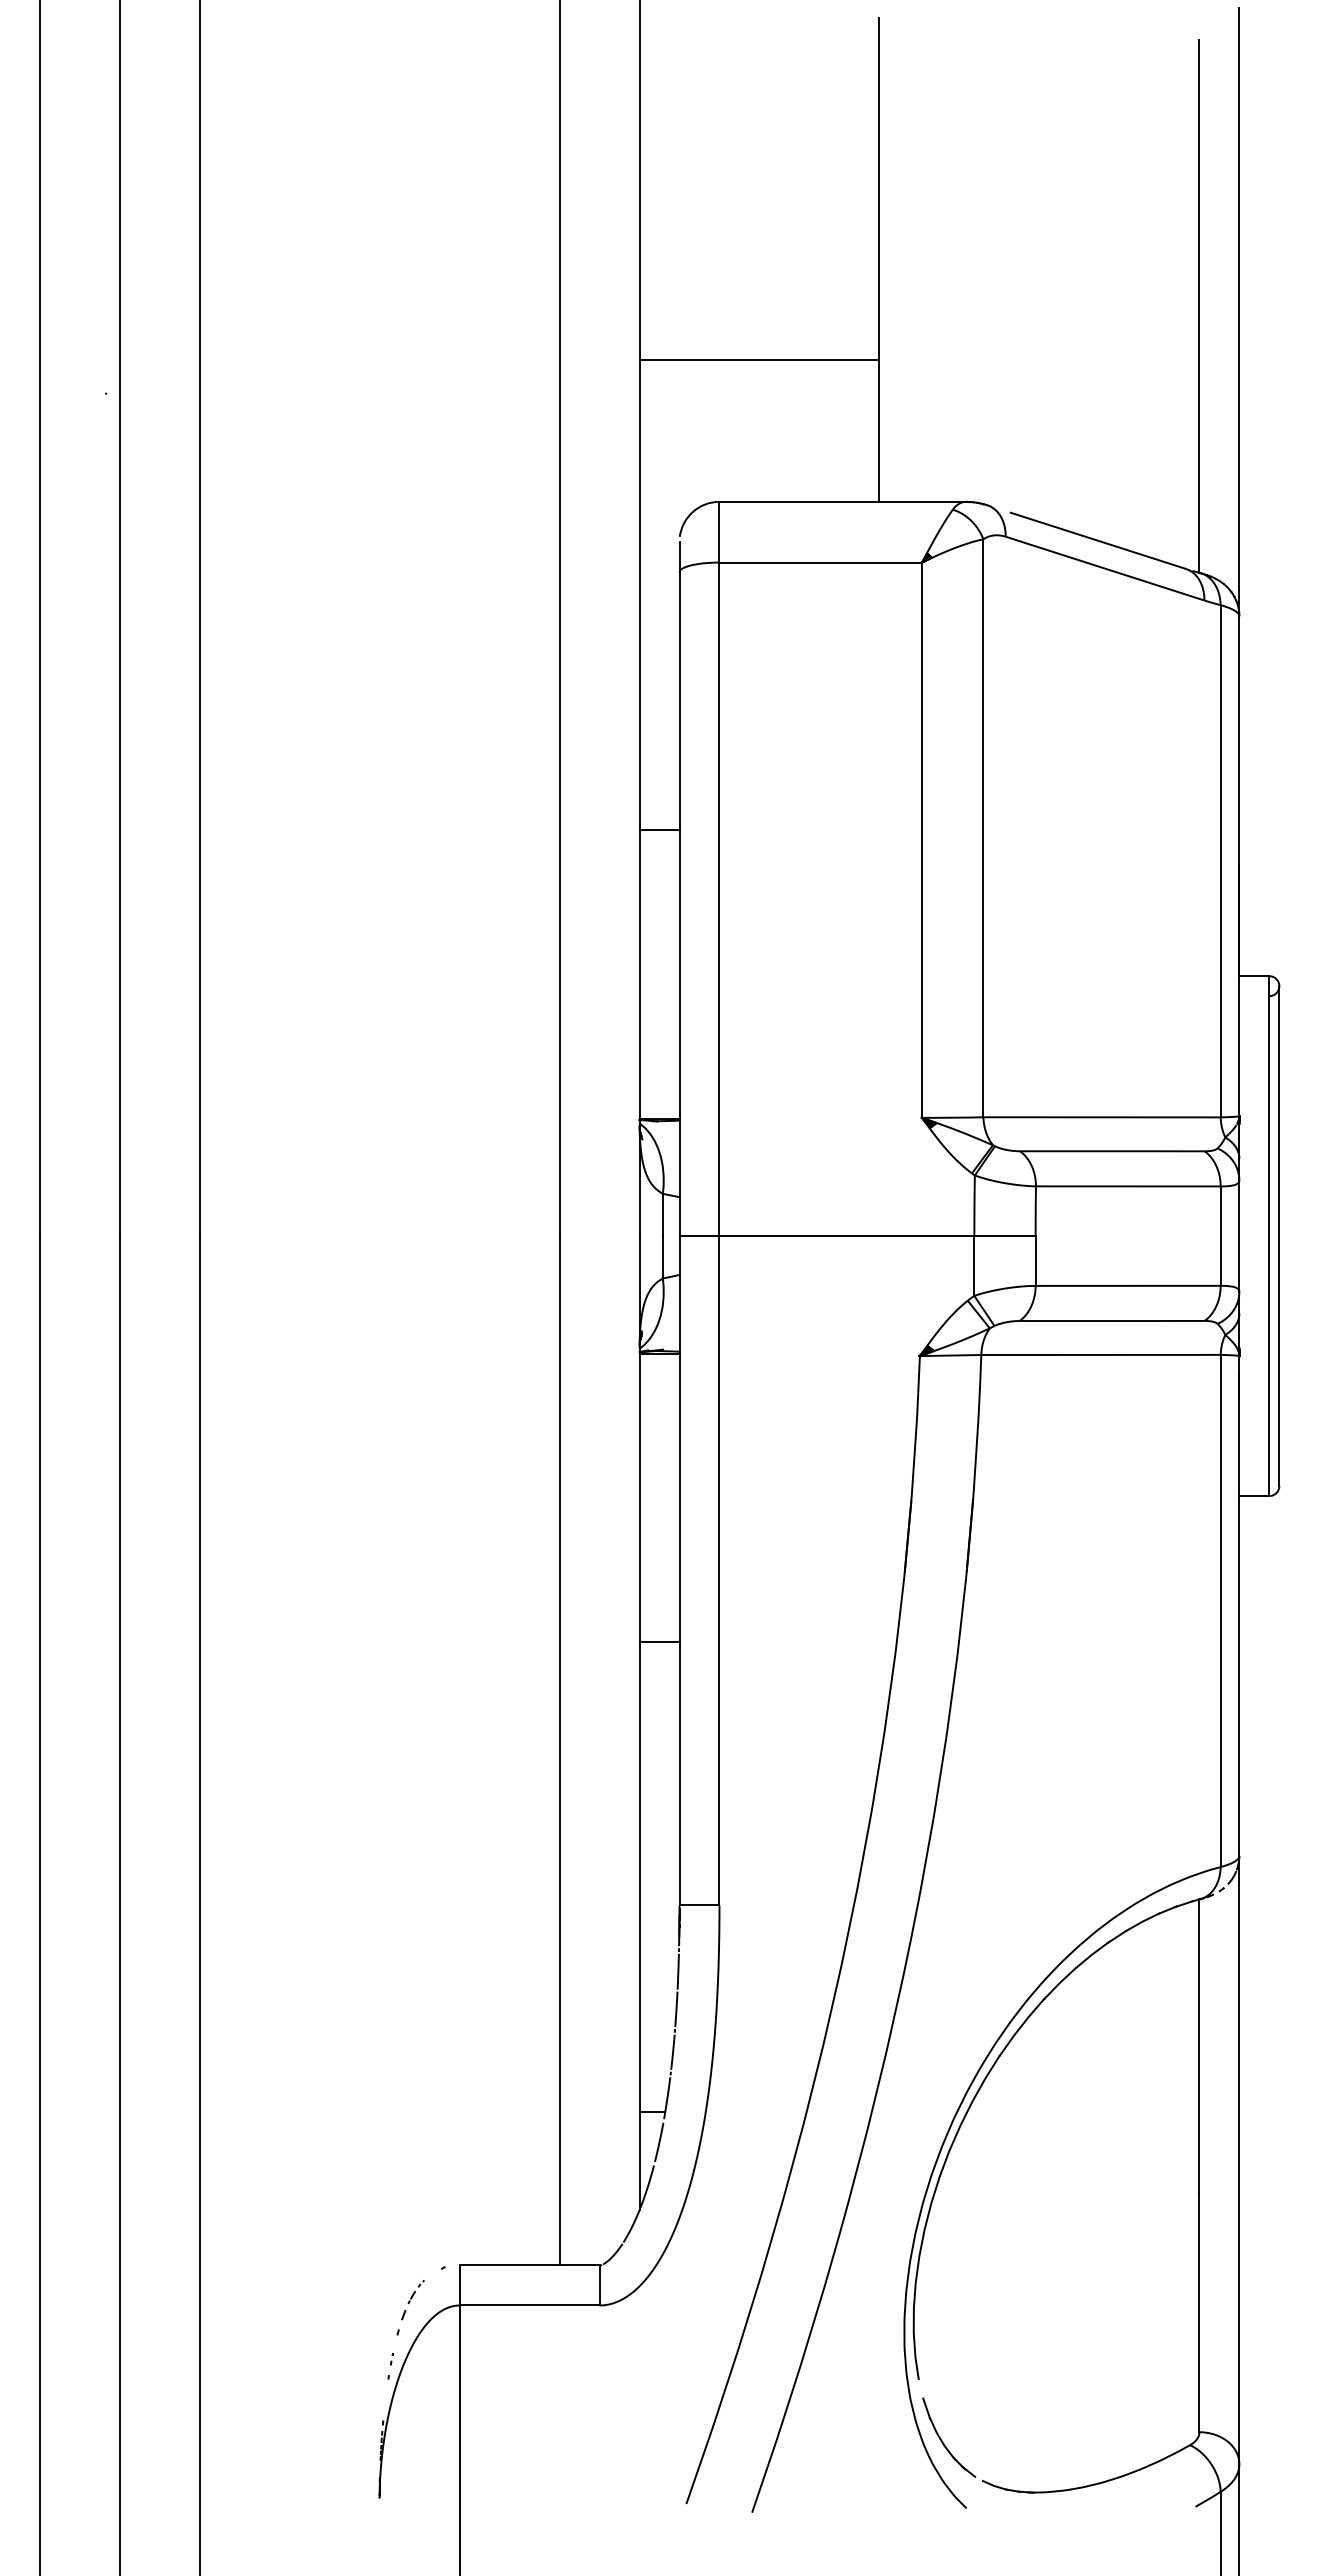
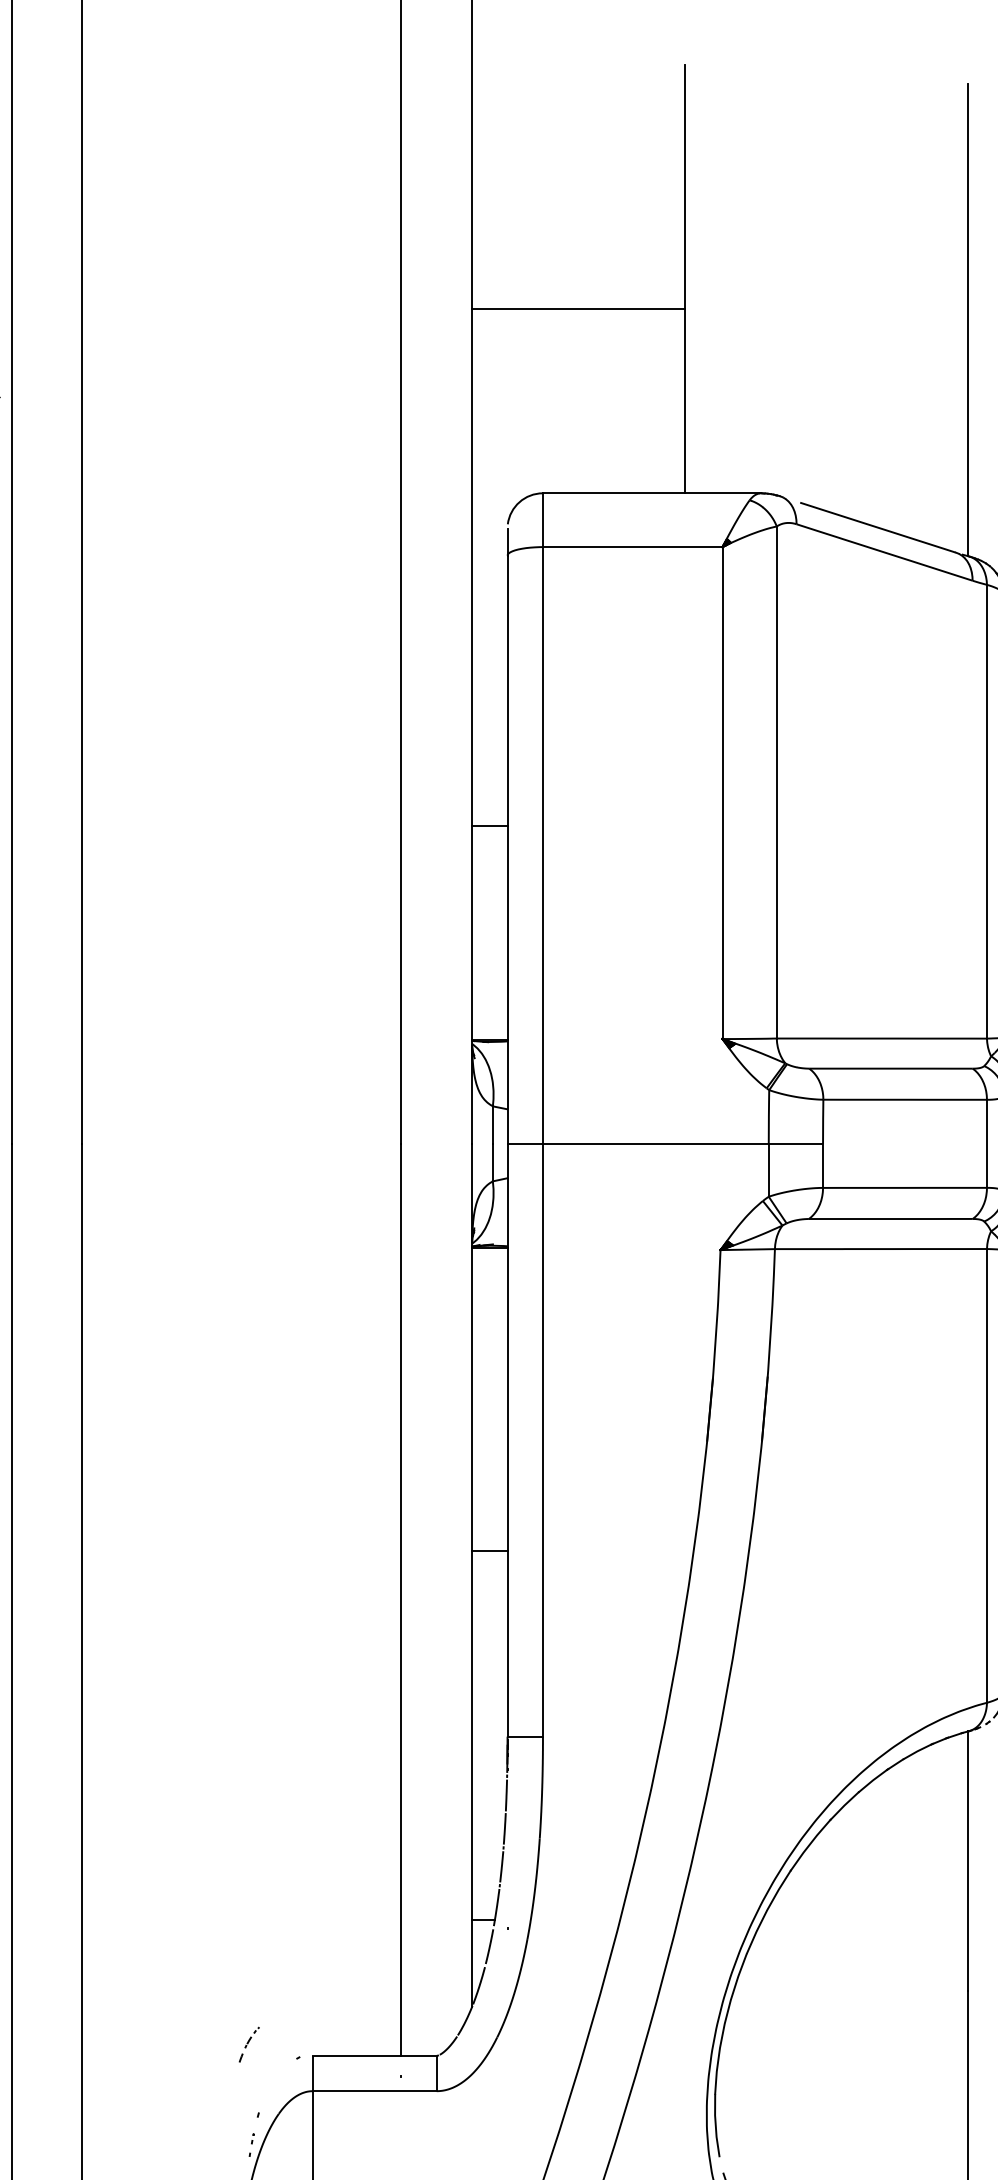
line: (759, 360) -> (578, 309), moved
line: (659, 829) -> (489, 825), moved
line: (659, 1642) -> (489, 1550), moved
part: (412, 2300) -> (248, 2045), moved

